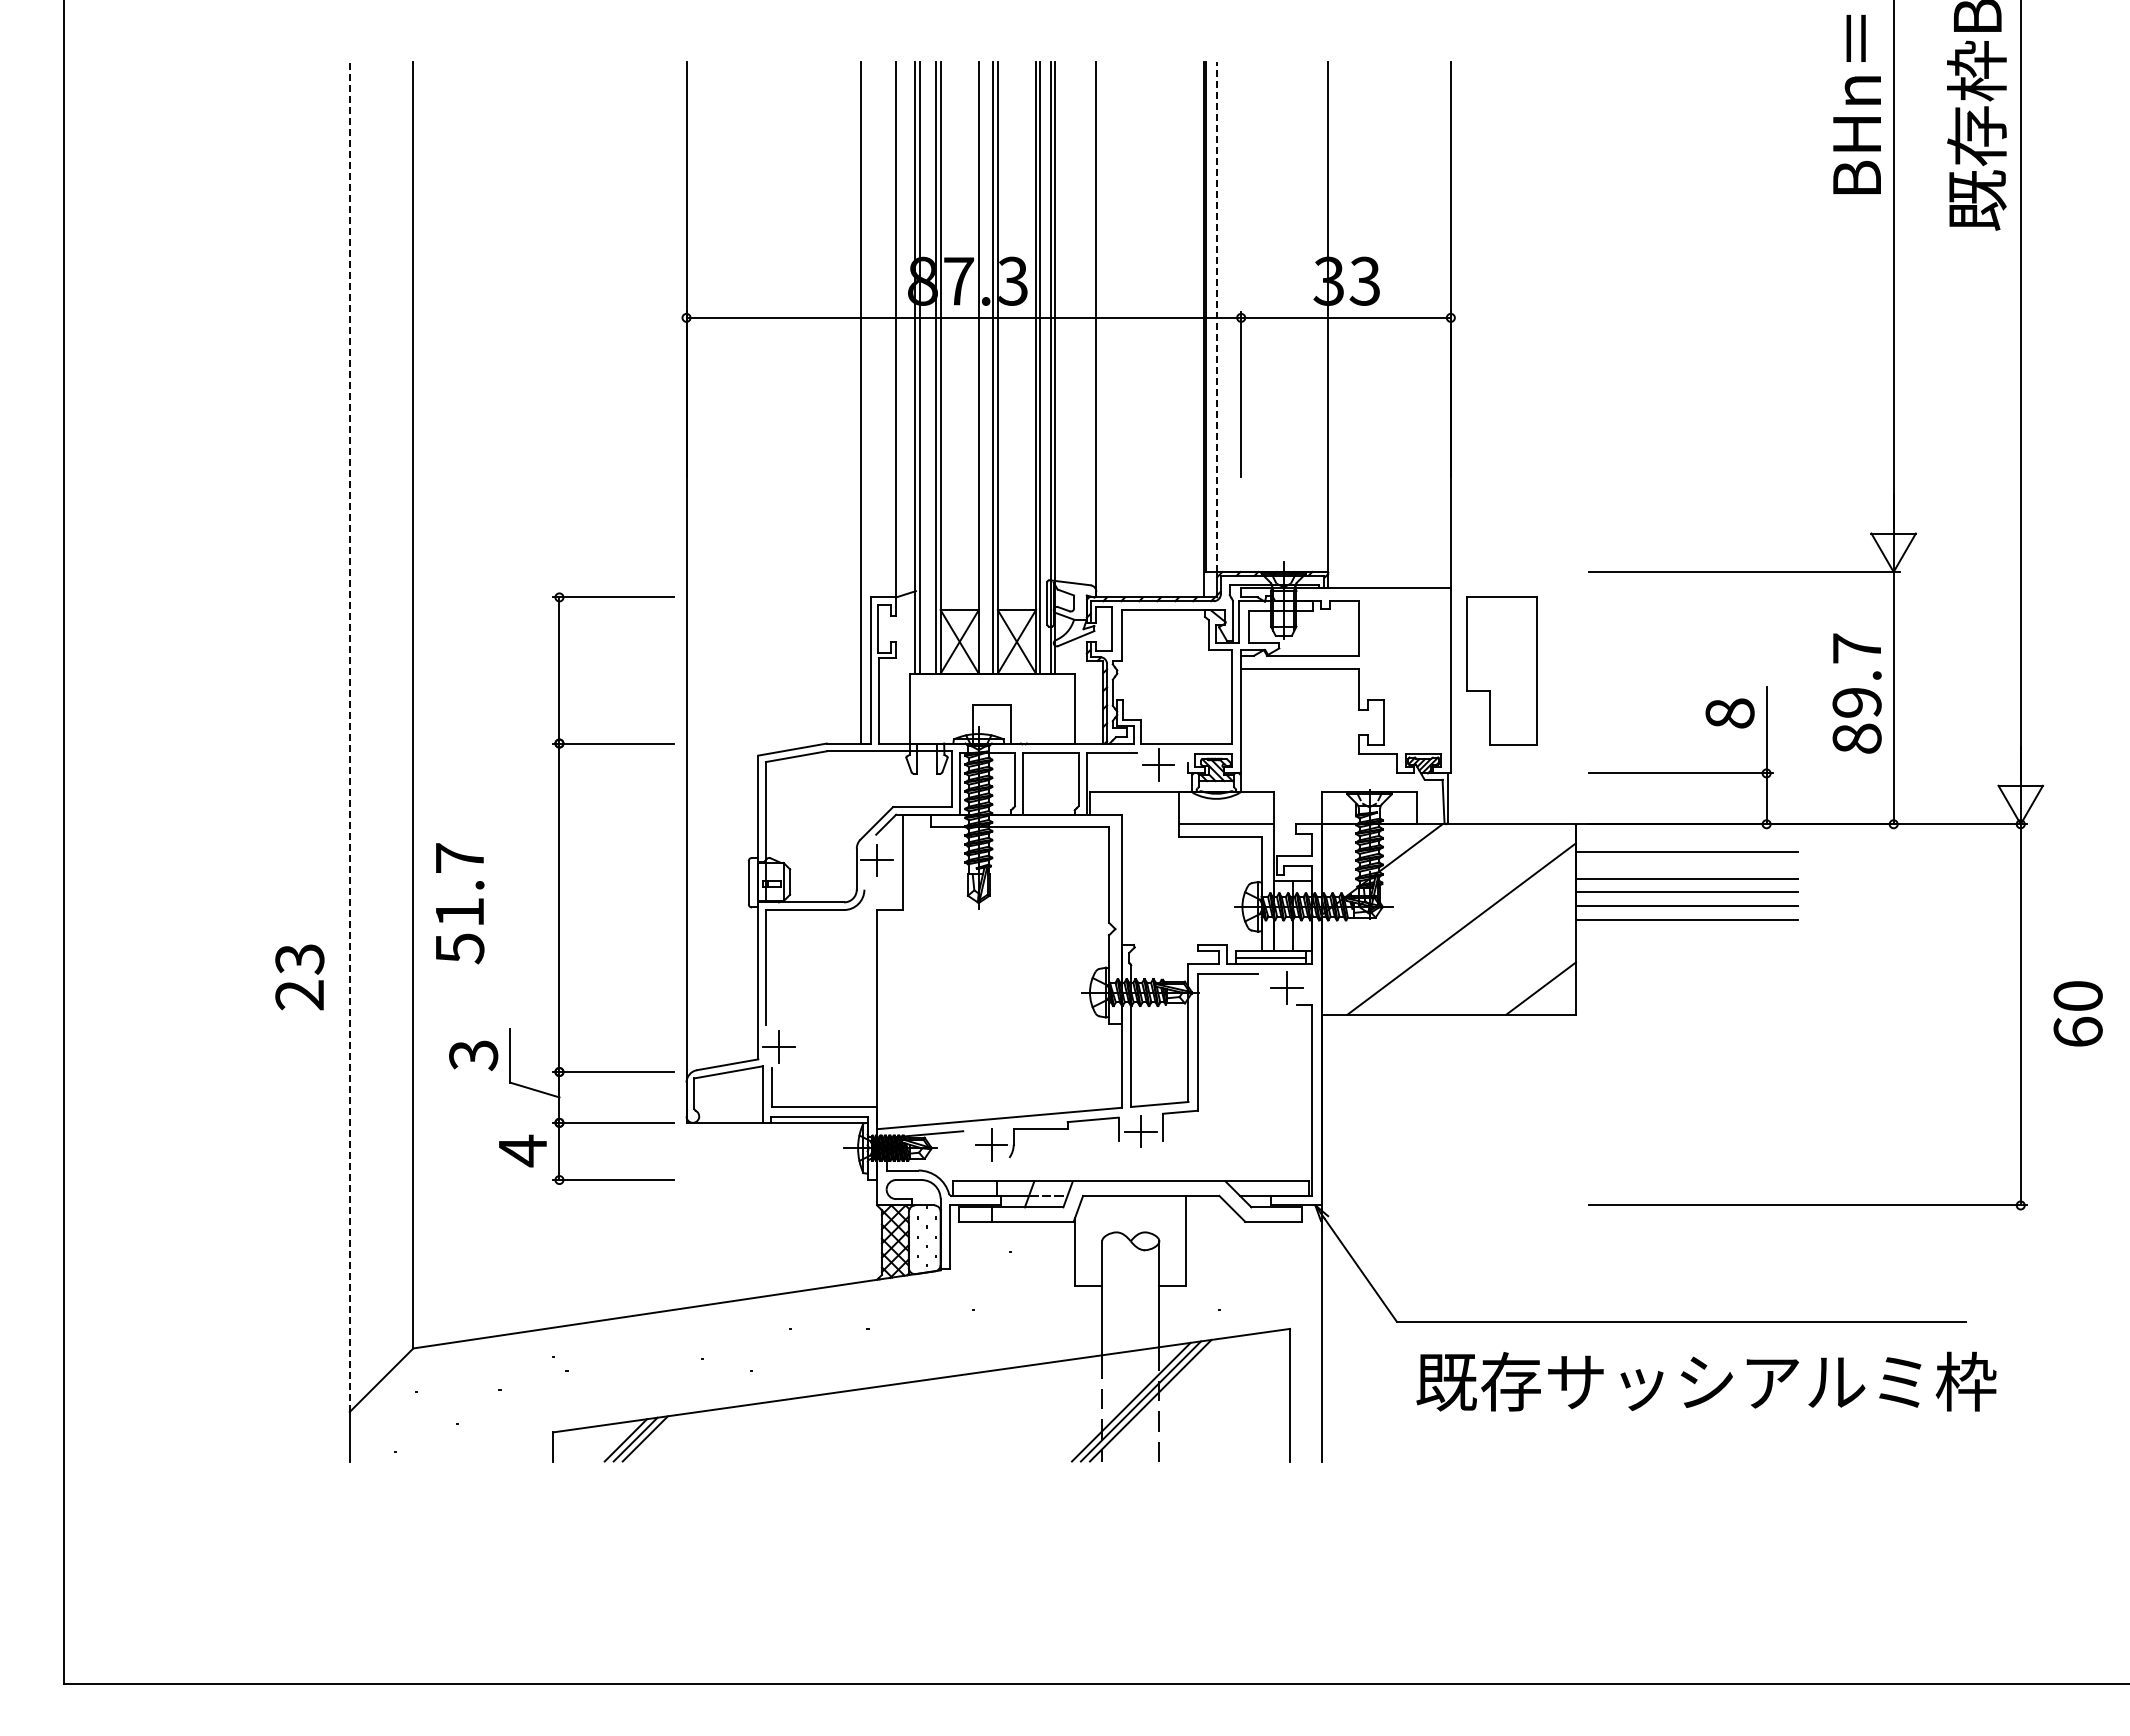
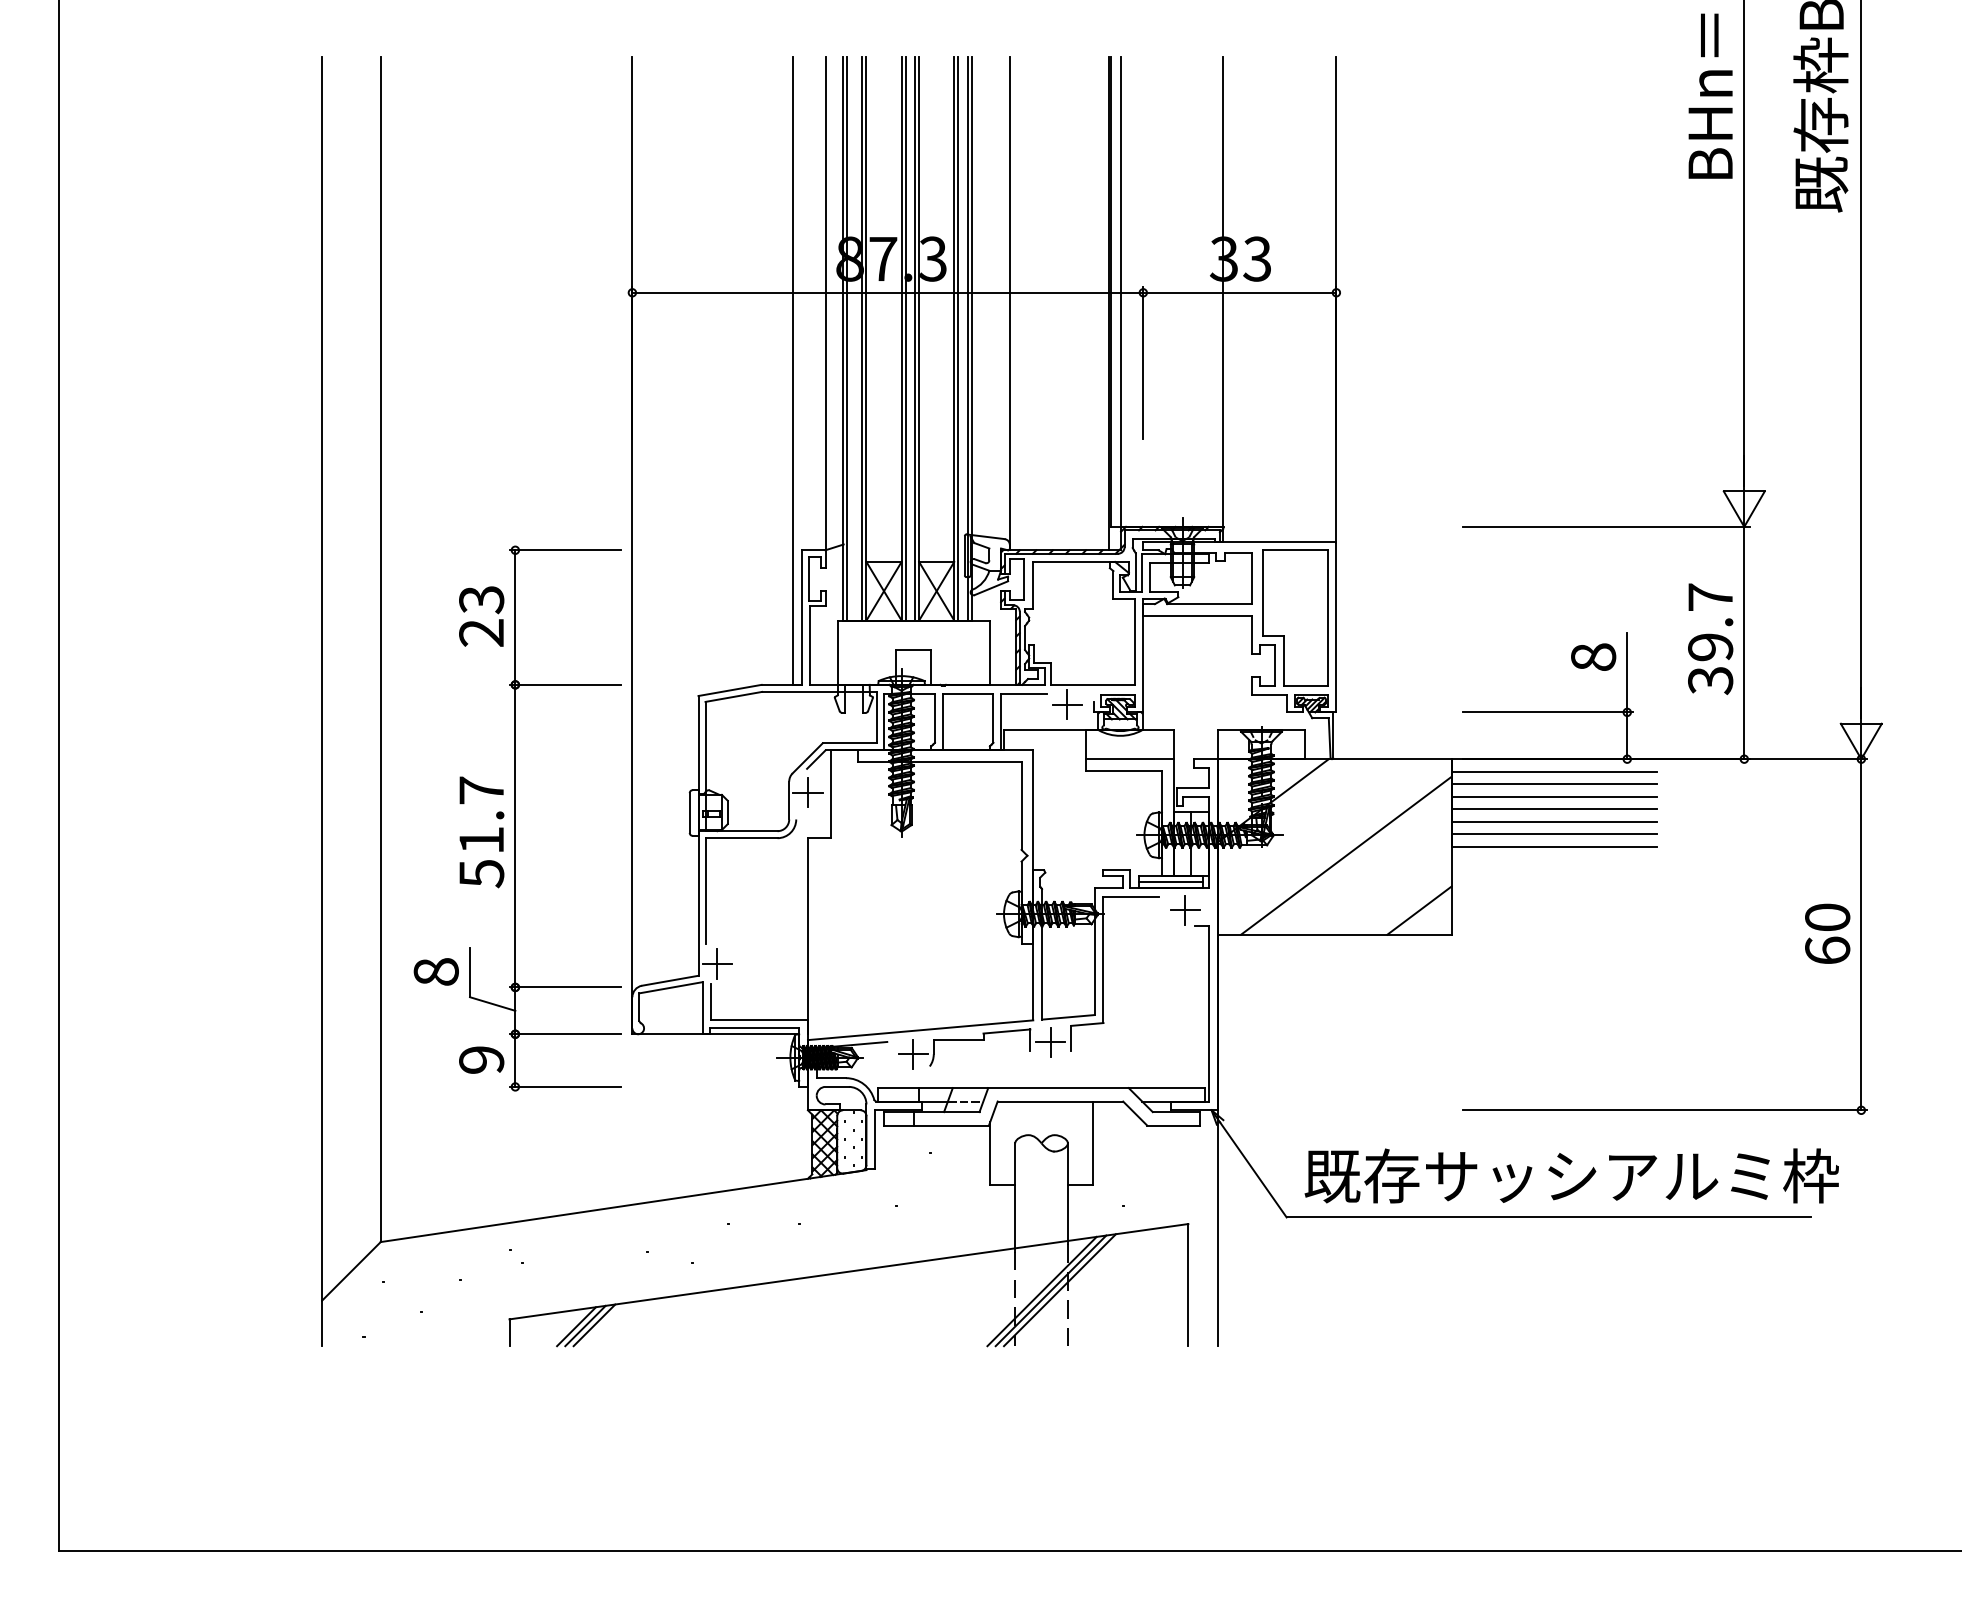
line: (1217, 316) -> (1121, 291), dashed -> solid
line: (983, 367) -> (905, 338), added
part: (1501, 670) -> (1294, 617), moved
line: (349, 736) -> (321, 678), dashed -> solid
text: (1856, 738) -> (1710, 680), 89.7 -> 39.7
line: (1687, 837) -> (1554, 771), added
line: (1687, 865) -> (1554, 797), added
text: (460, 903) -> (482, 832), moved
text: (299, 977) -> (481, 616), moved
text: (2077, 1013) -> (1827, 933), moved
text: (473, 1055) -> (436, 972), 3 -> 8
text: (522, 1150) -> (481, 1059), 4 -> 9
text: (1706, 1381) -> (1571, 1175), moved

